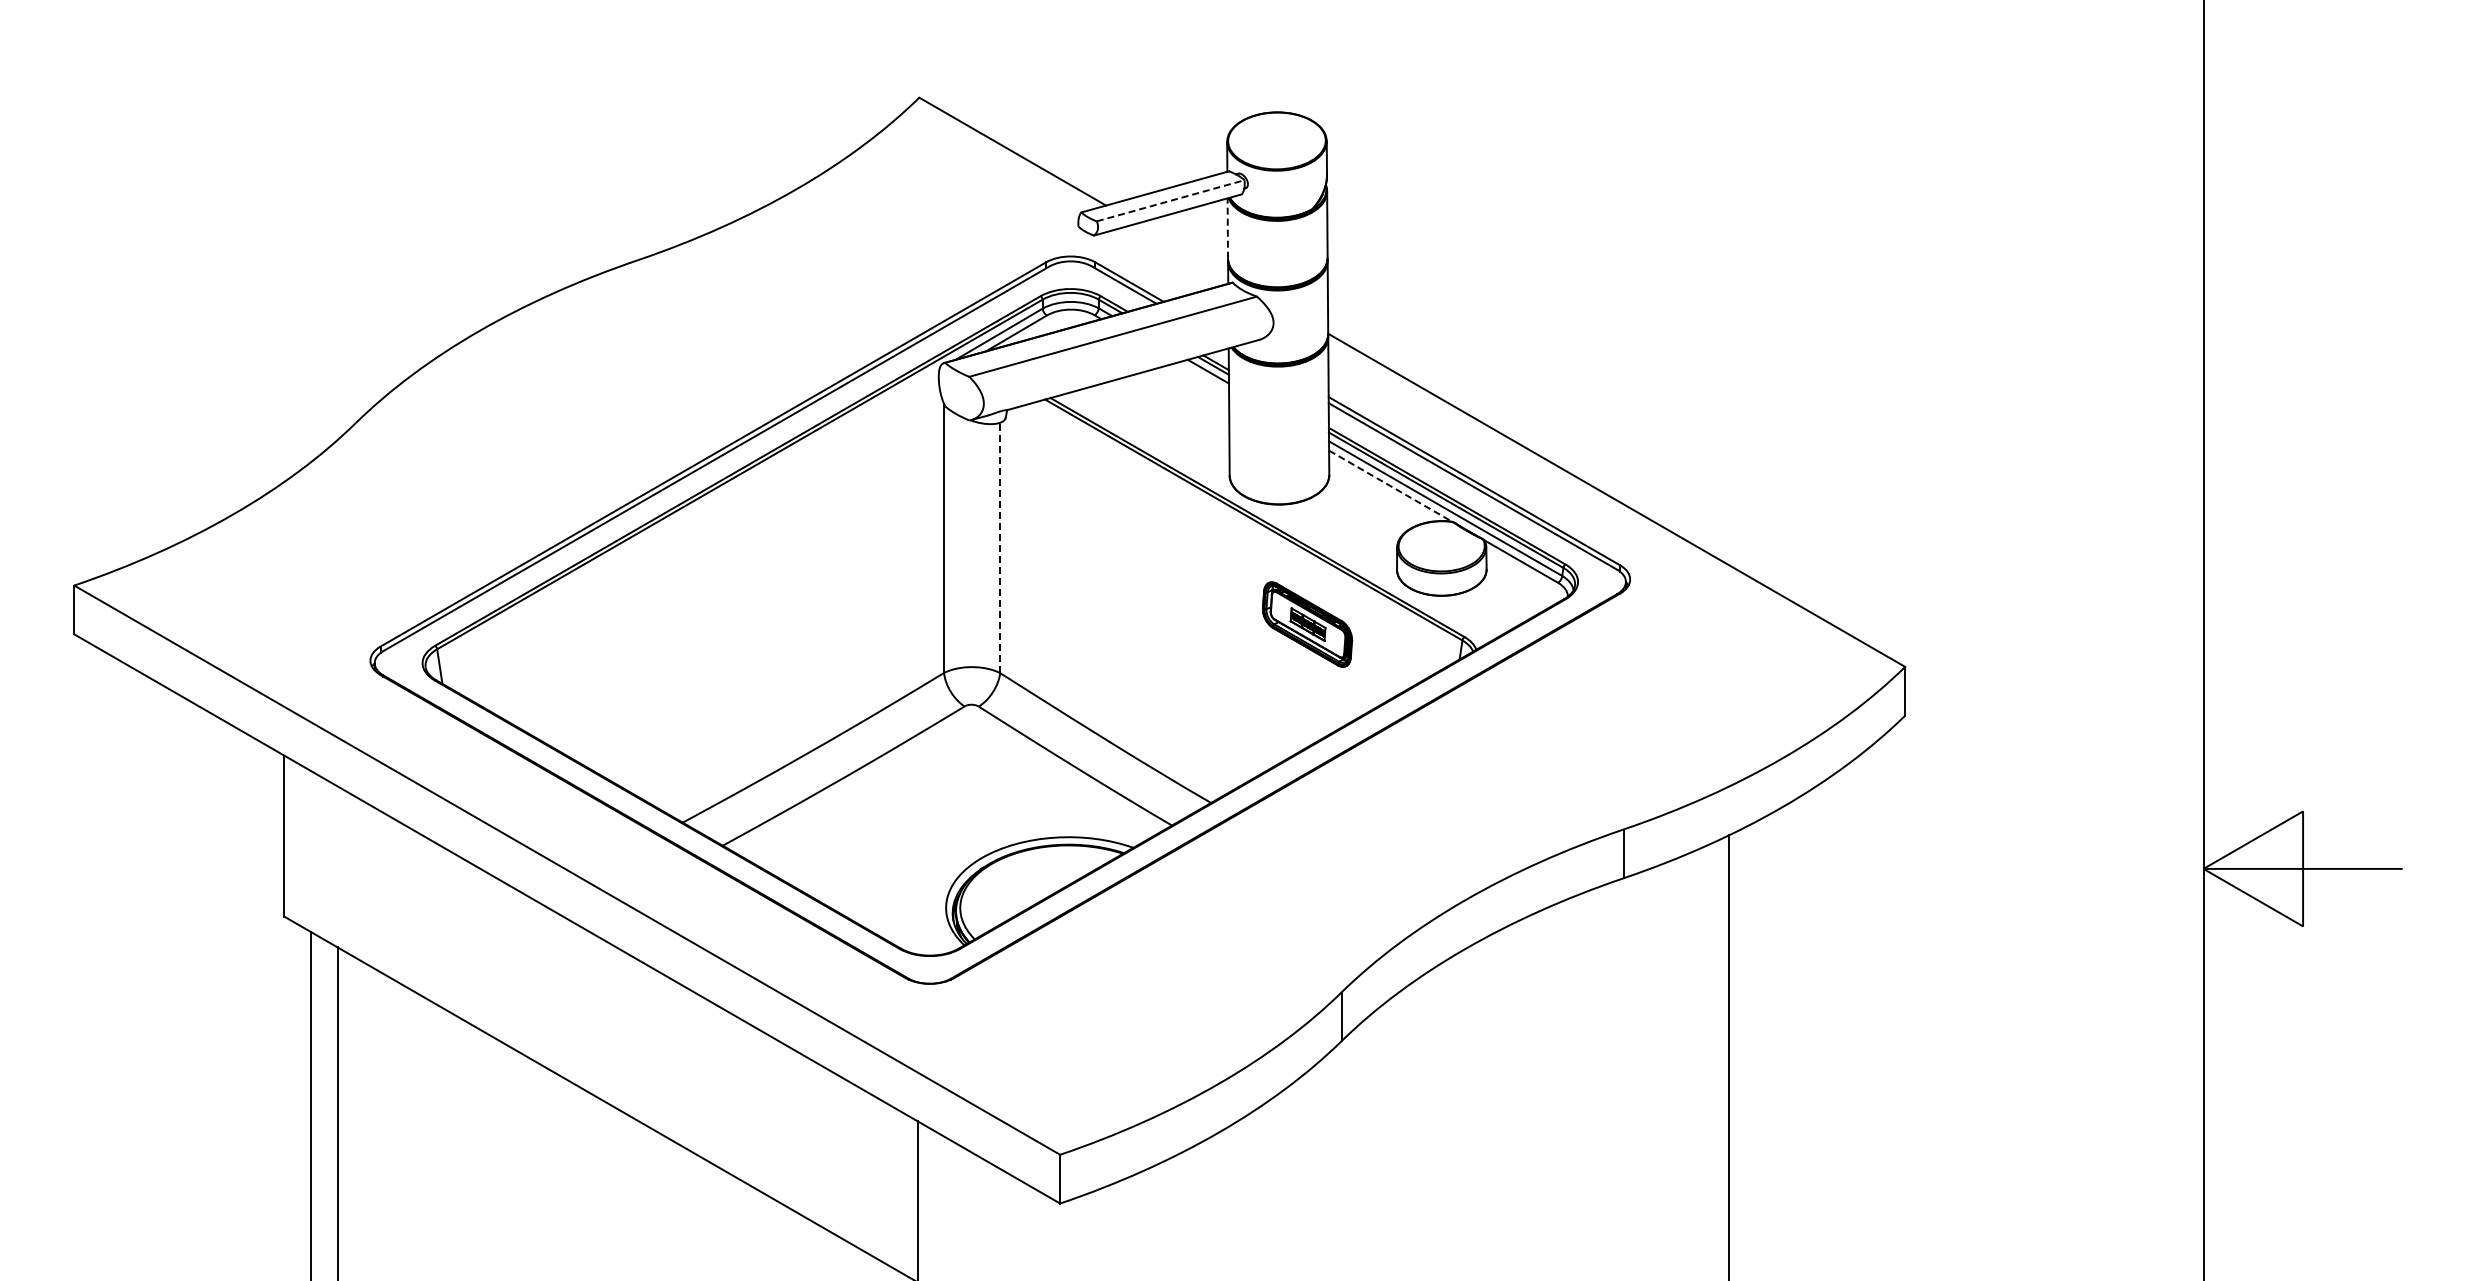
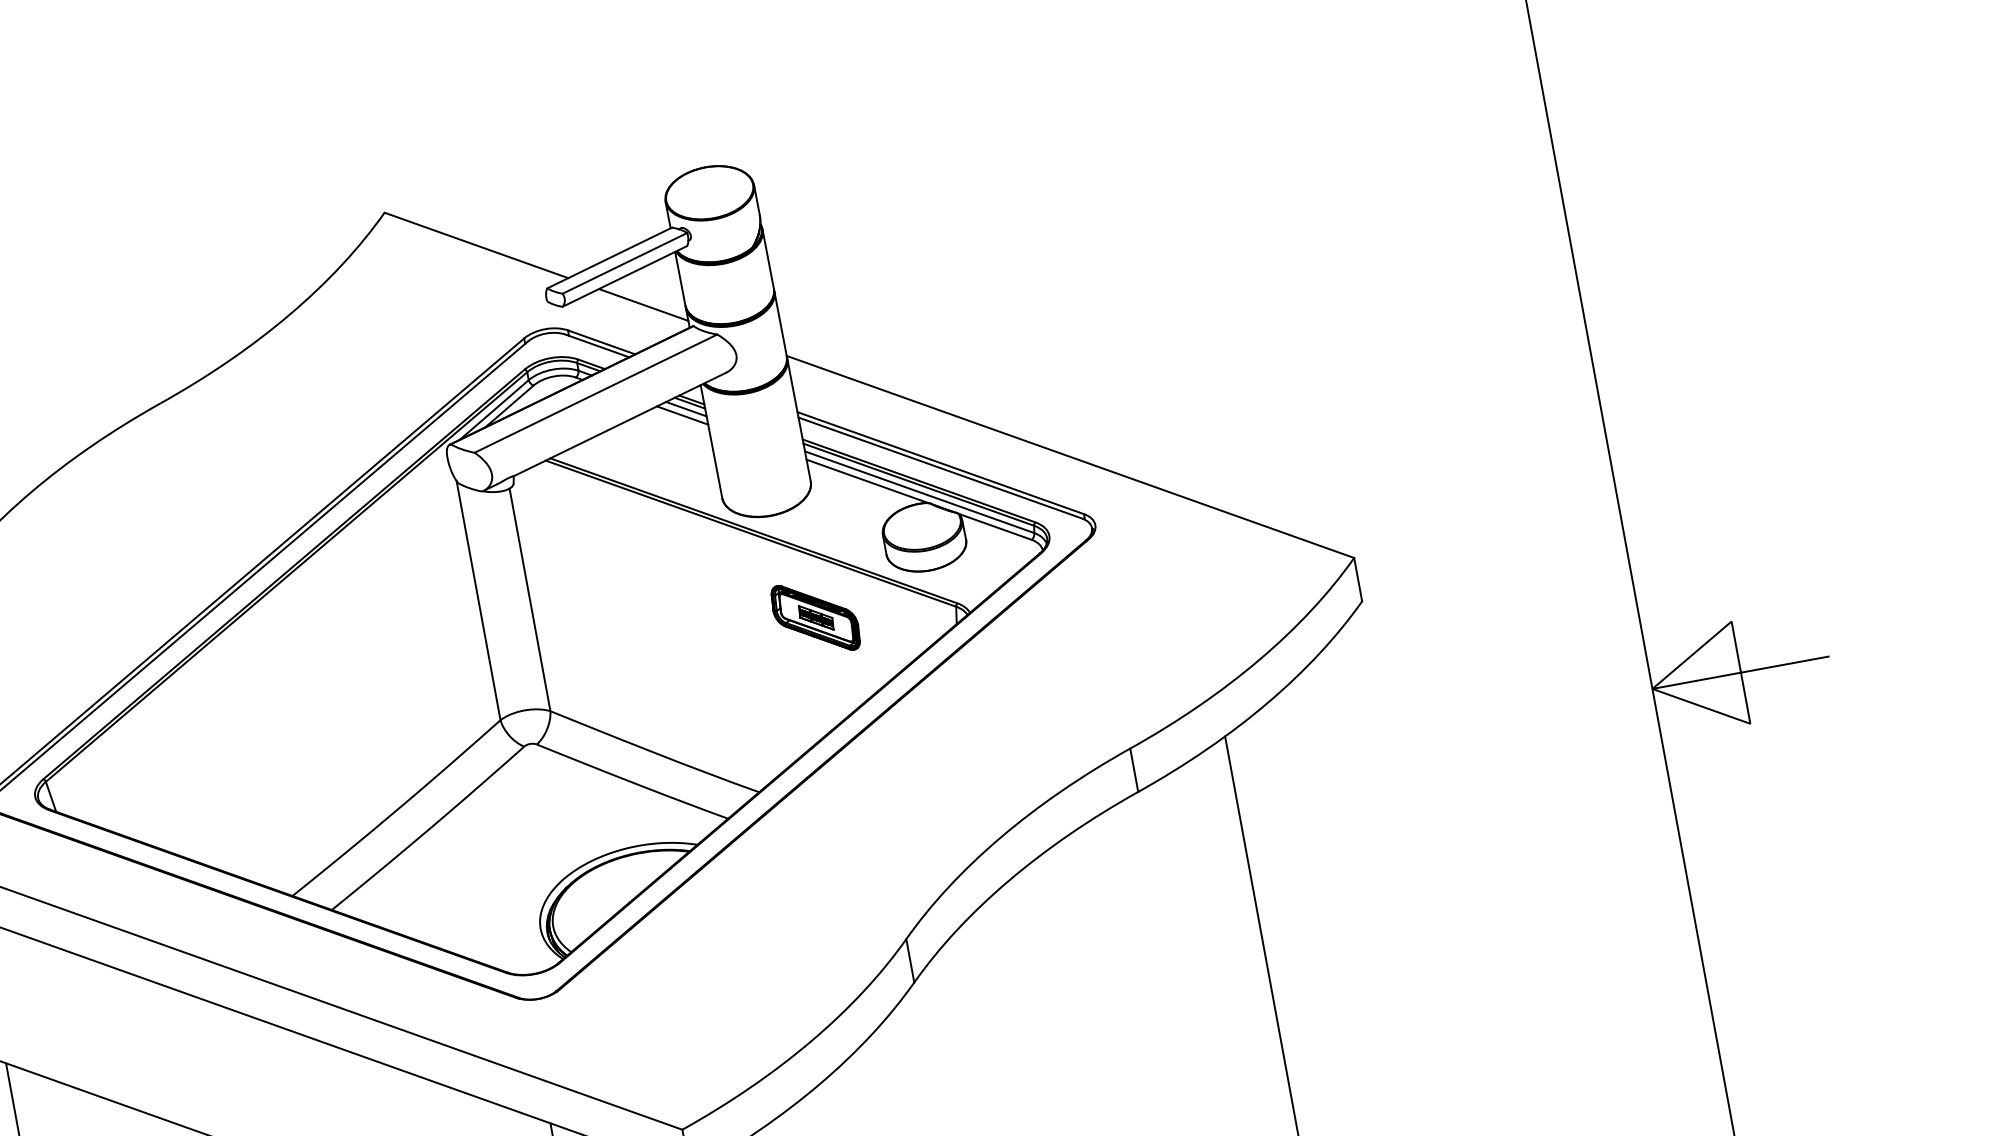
line: (1170, 200) -> (624, 263), dashed -> solid
line: (1227, 228) -> (679, 278), dashed -> solid
line: (1182, 249) -> (643, 304), added
line: (1203, 377) -> (682, 415), added
line: (1391, 486) -> (867, 481), dashed -> solid
line: (1000, 547) -> (530, 599), dashed -> solid

